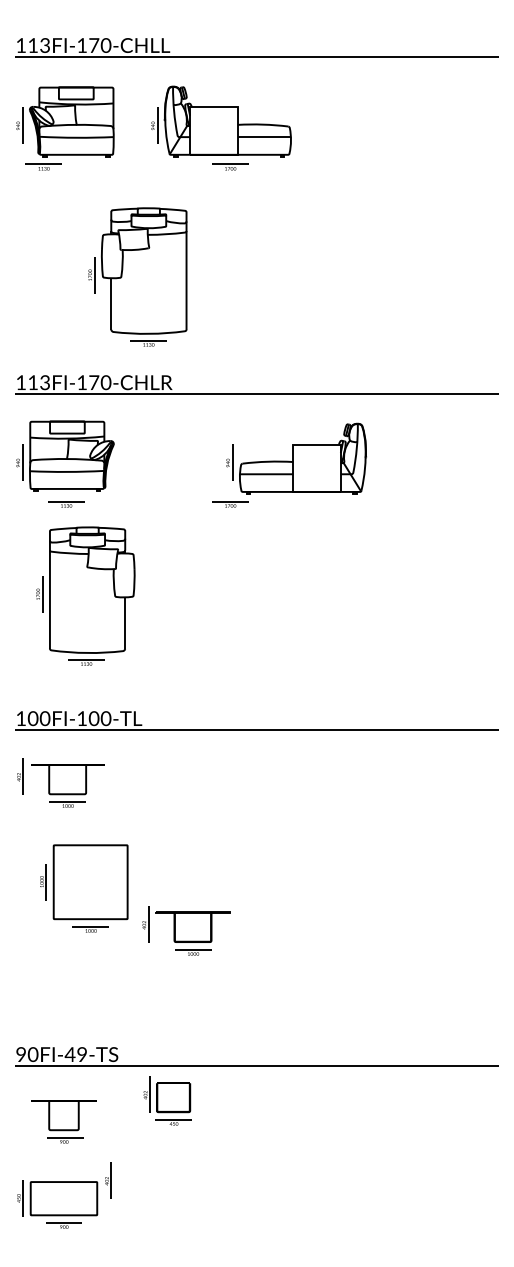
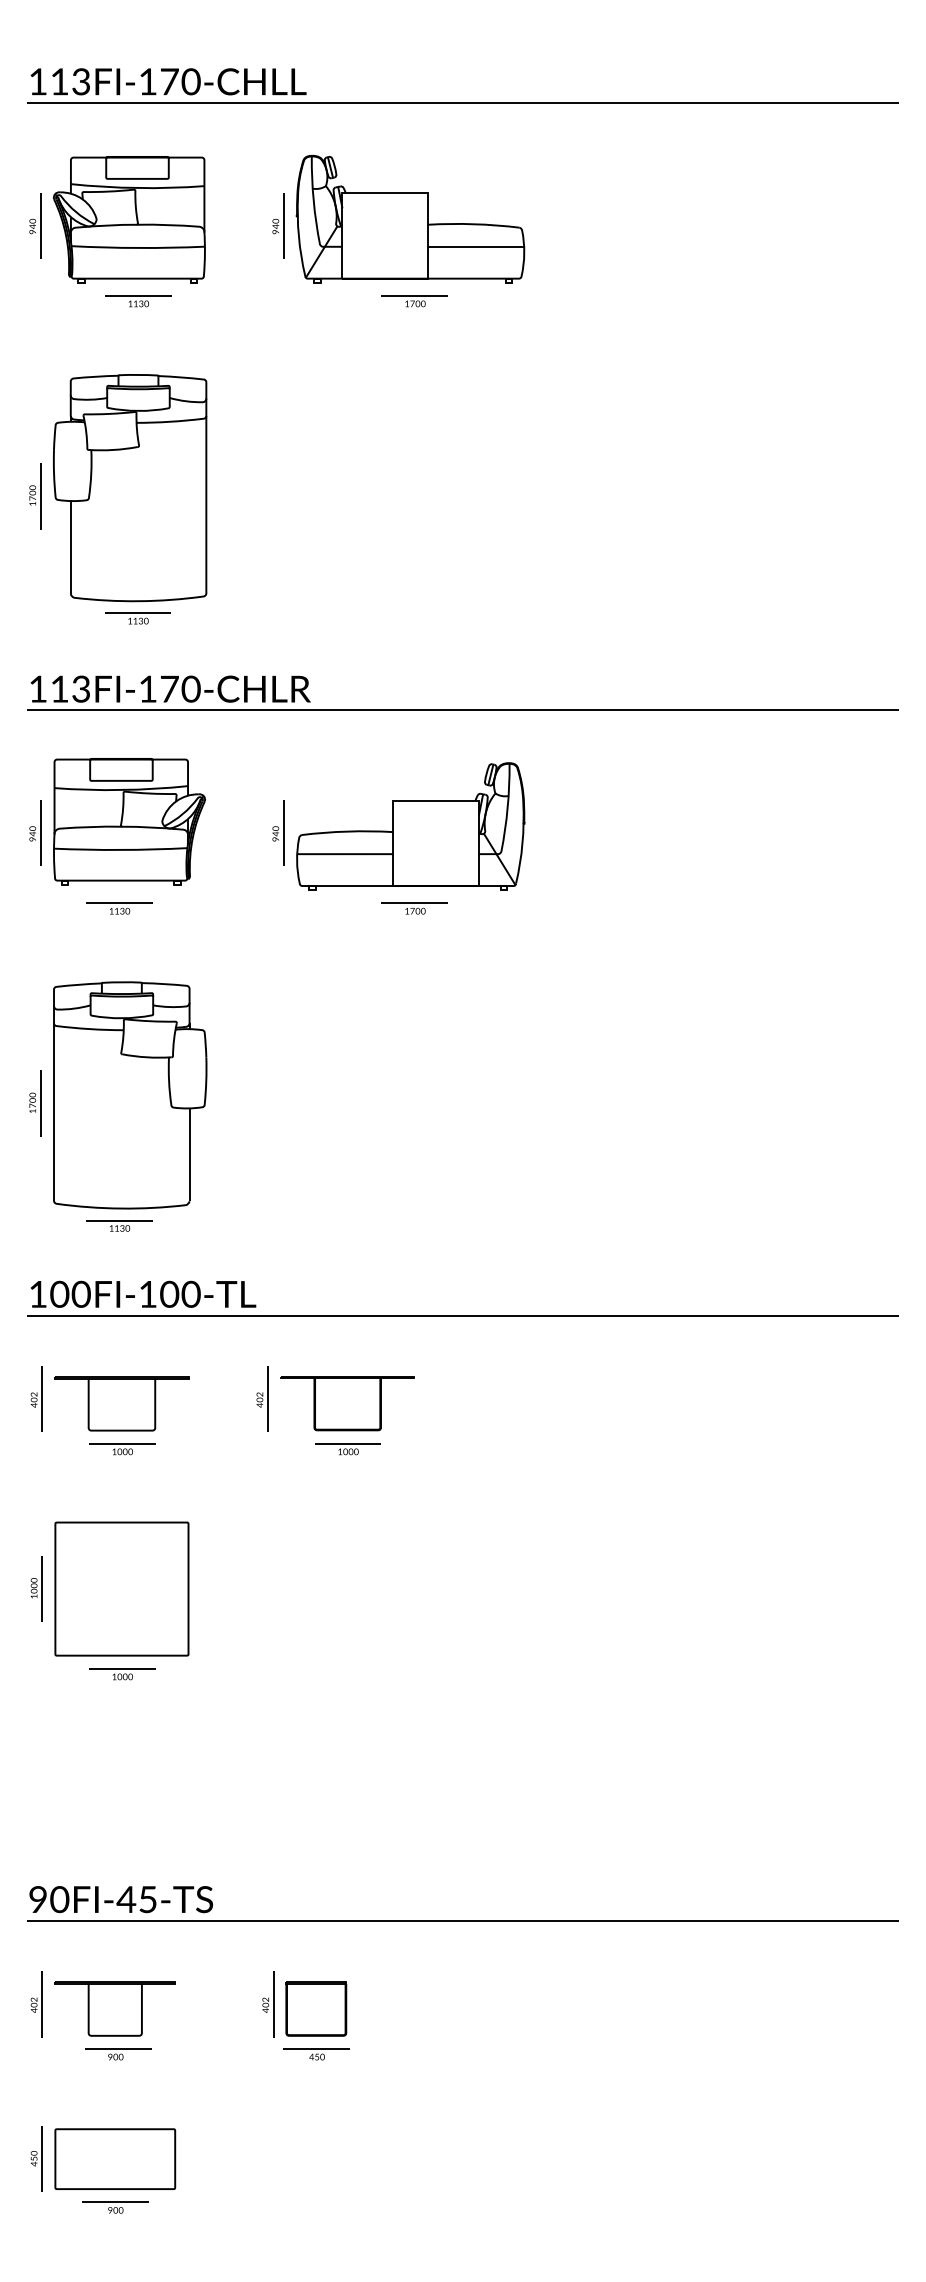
part: (43, 166) -> (137, 299), moved
part: (137, 276) -> (118, 497), moved
part: (296, 458) -> (399, 825), moved
part: (85, 595) -> (118, 1104), moved
part: (84, 888) -> (110, 1600), moved
part: (186, 930) -> (335, 1409), moved
text: (81, 1054) -> (146, 1899), 90FI-49-TS -> 90FI-45-TS
part: (167, 1100) -> (305, 2014), moved
part: (108, 1180) -> (36, 2003), moved

